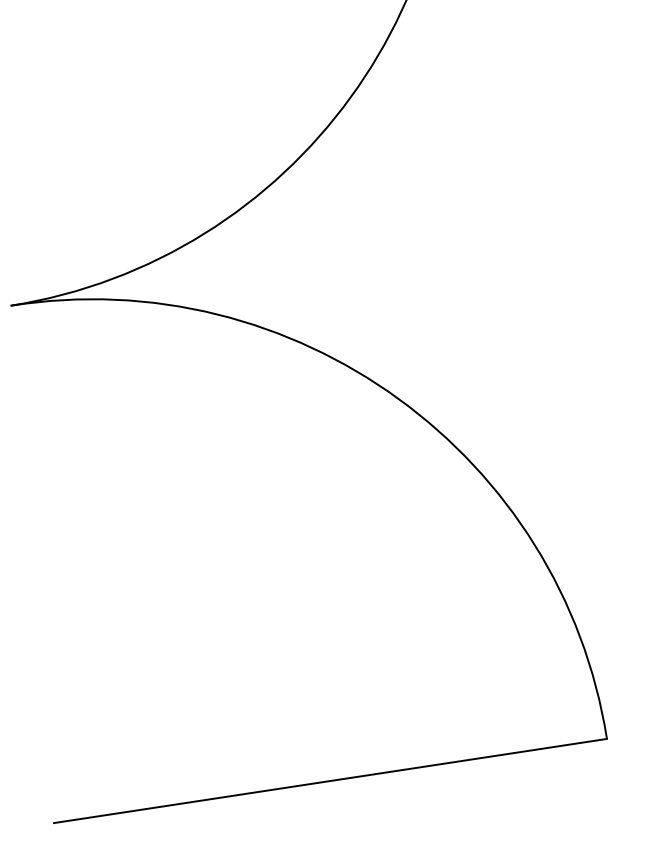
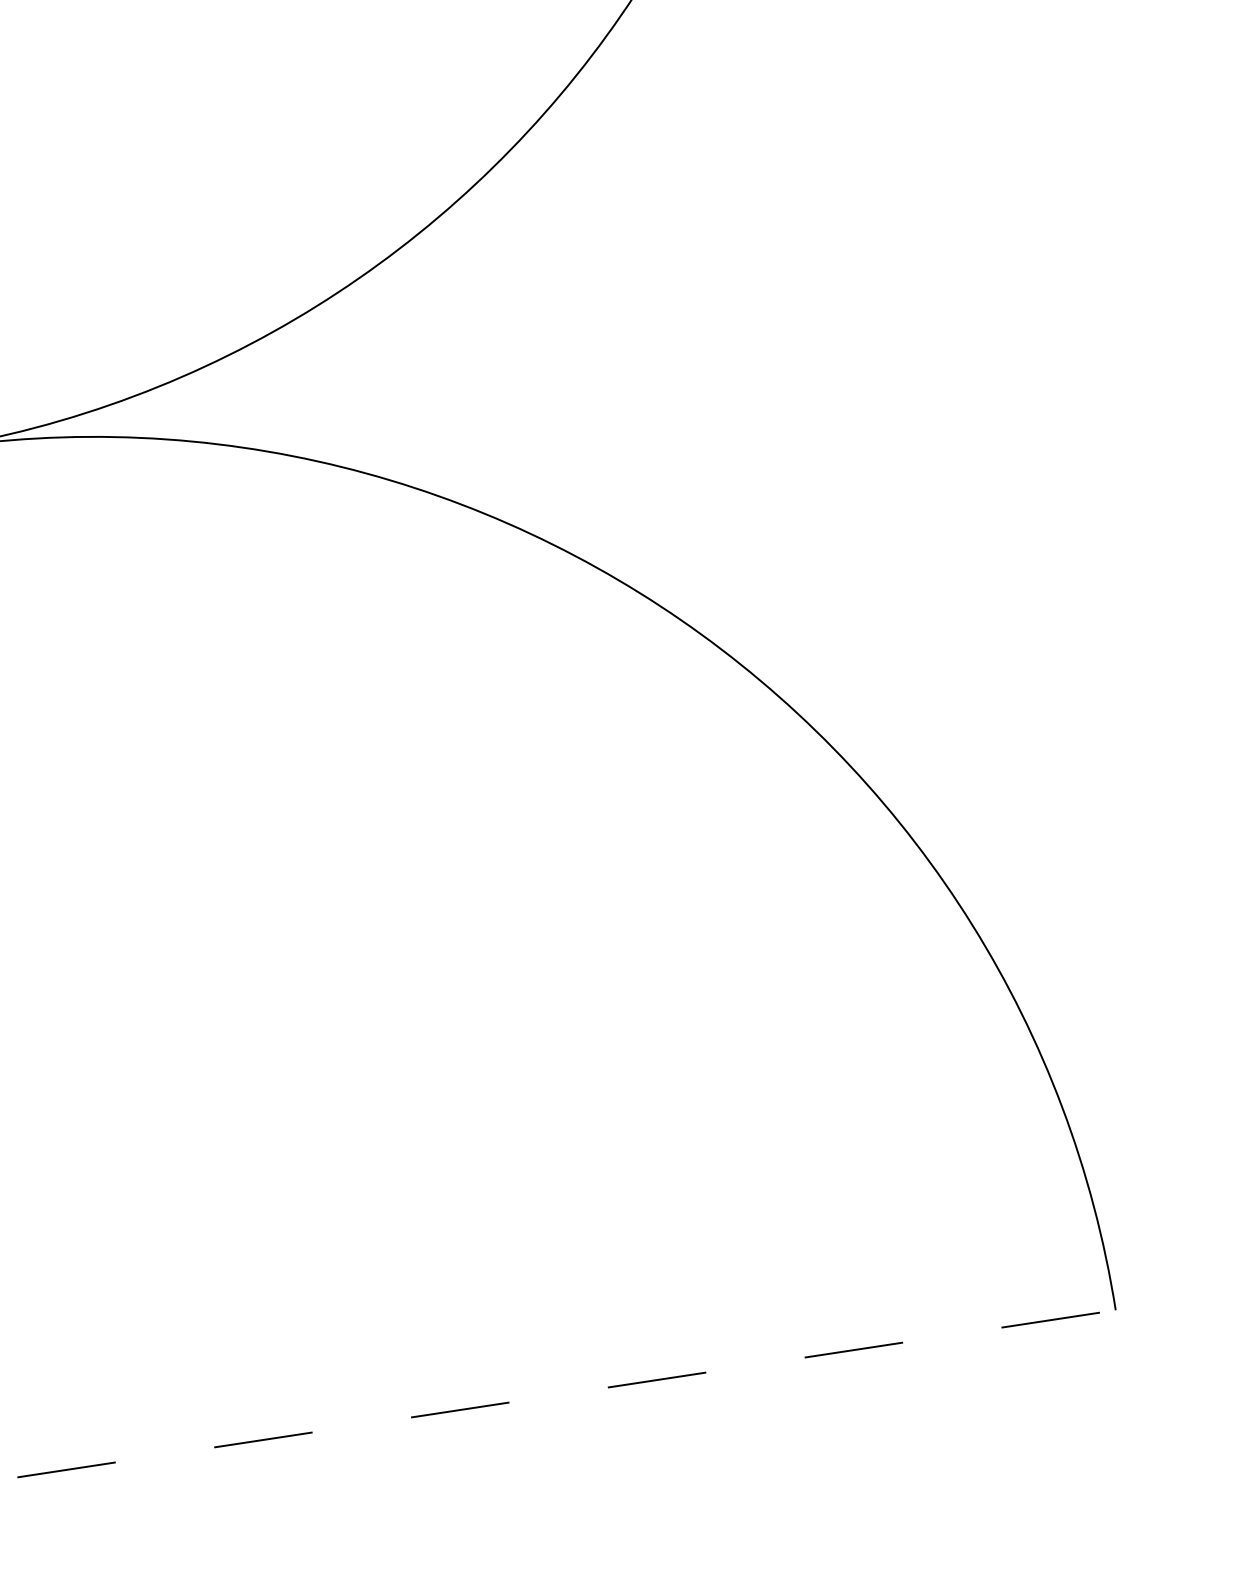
line: (330, 781) -> (566, 1394), solid -> dashed

